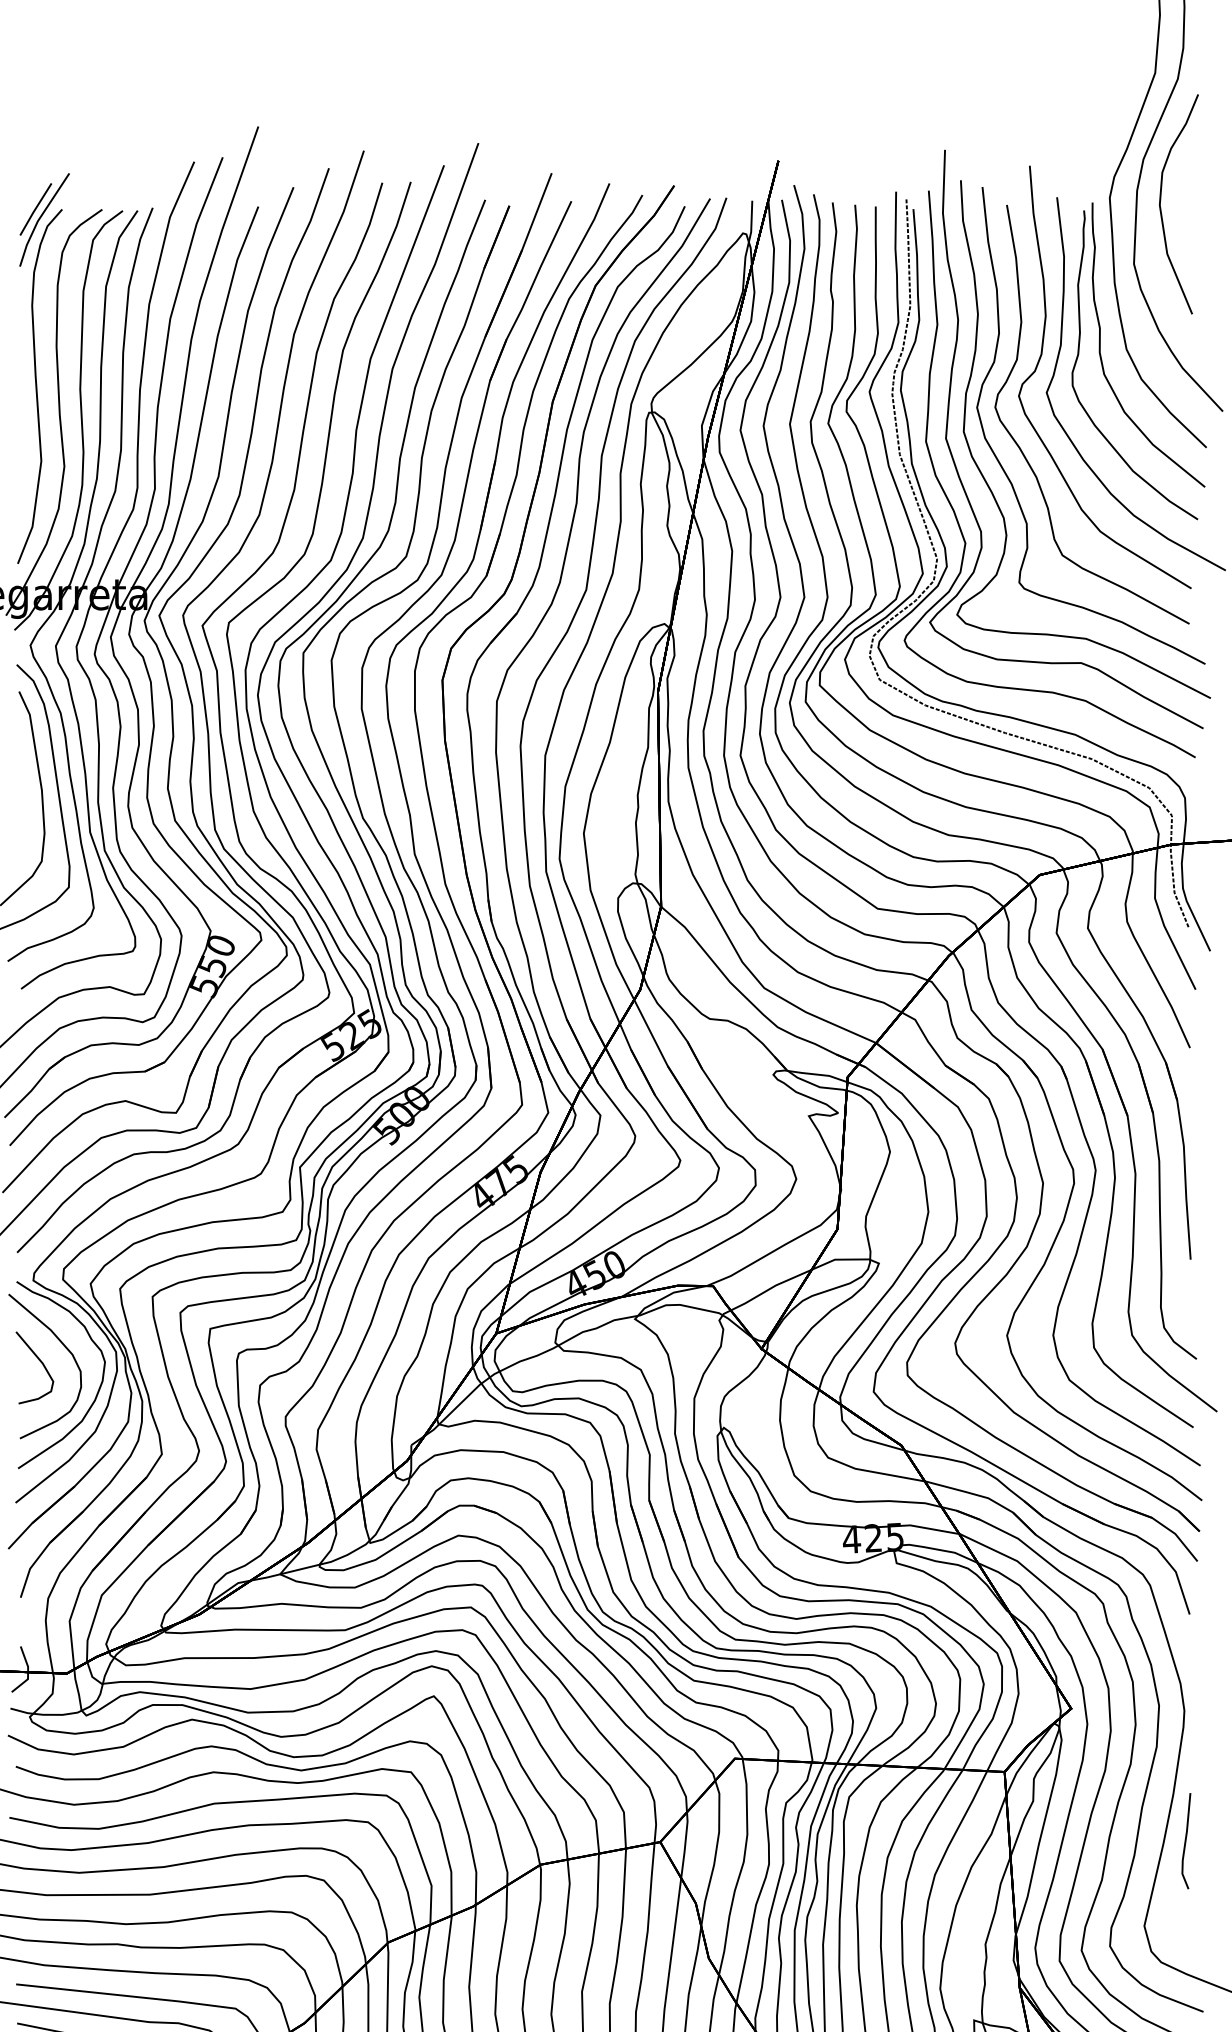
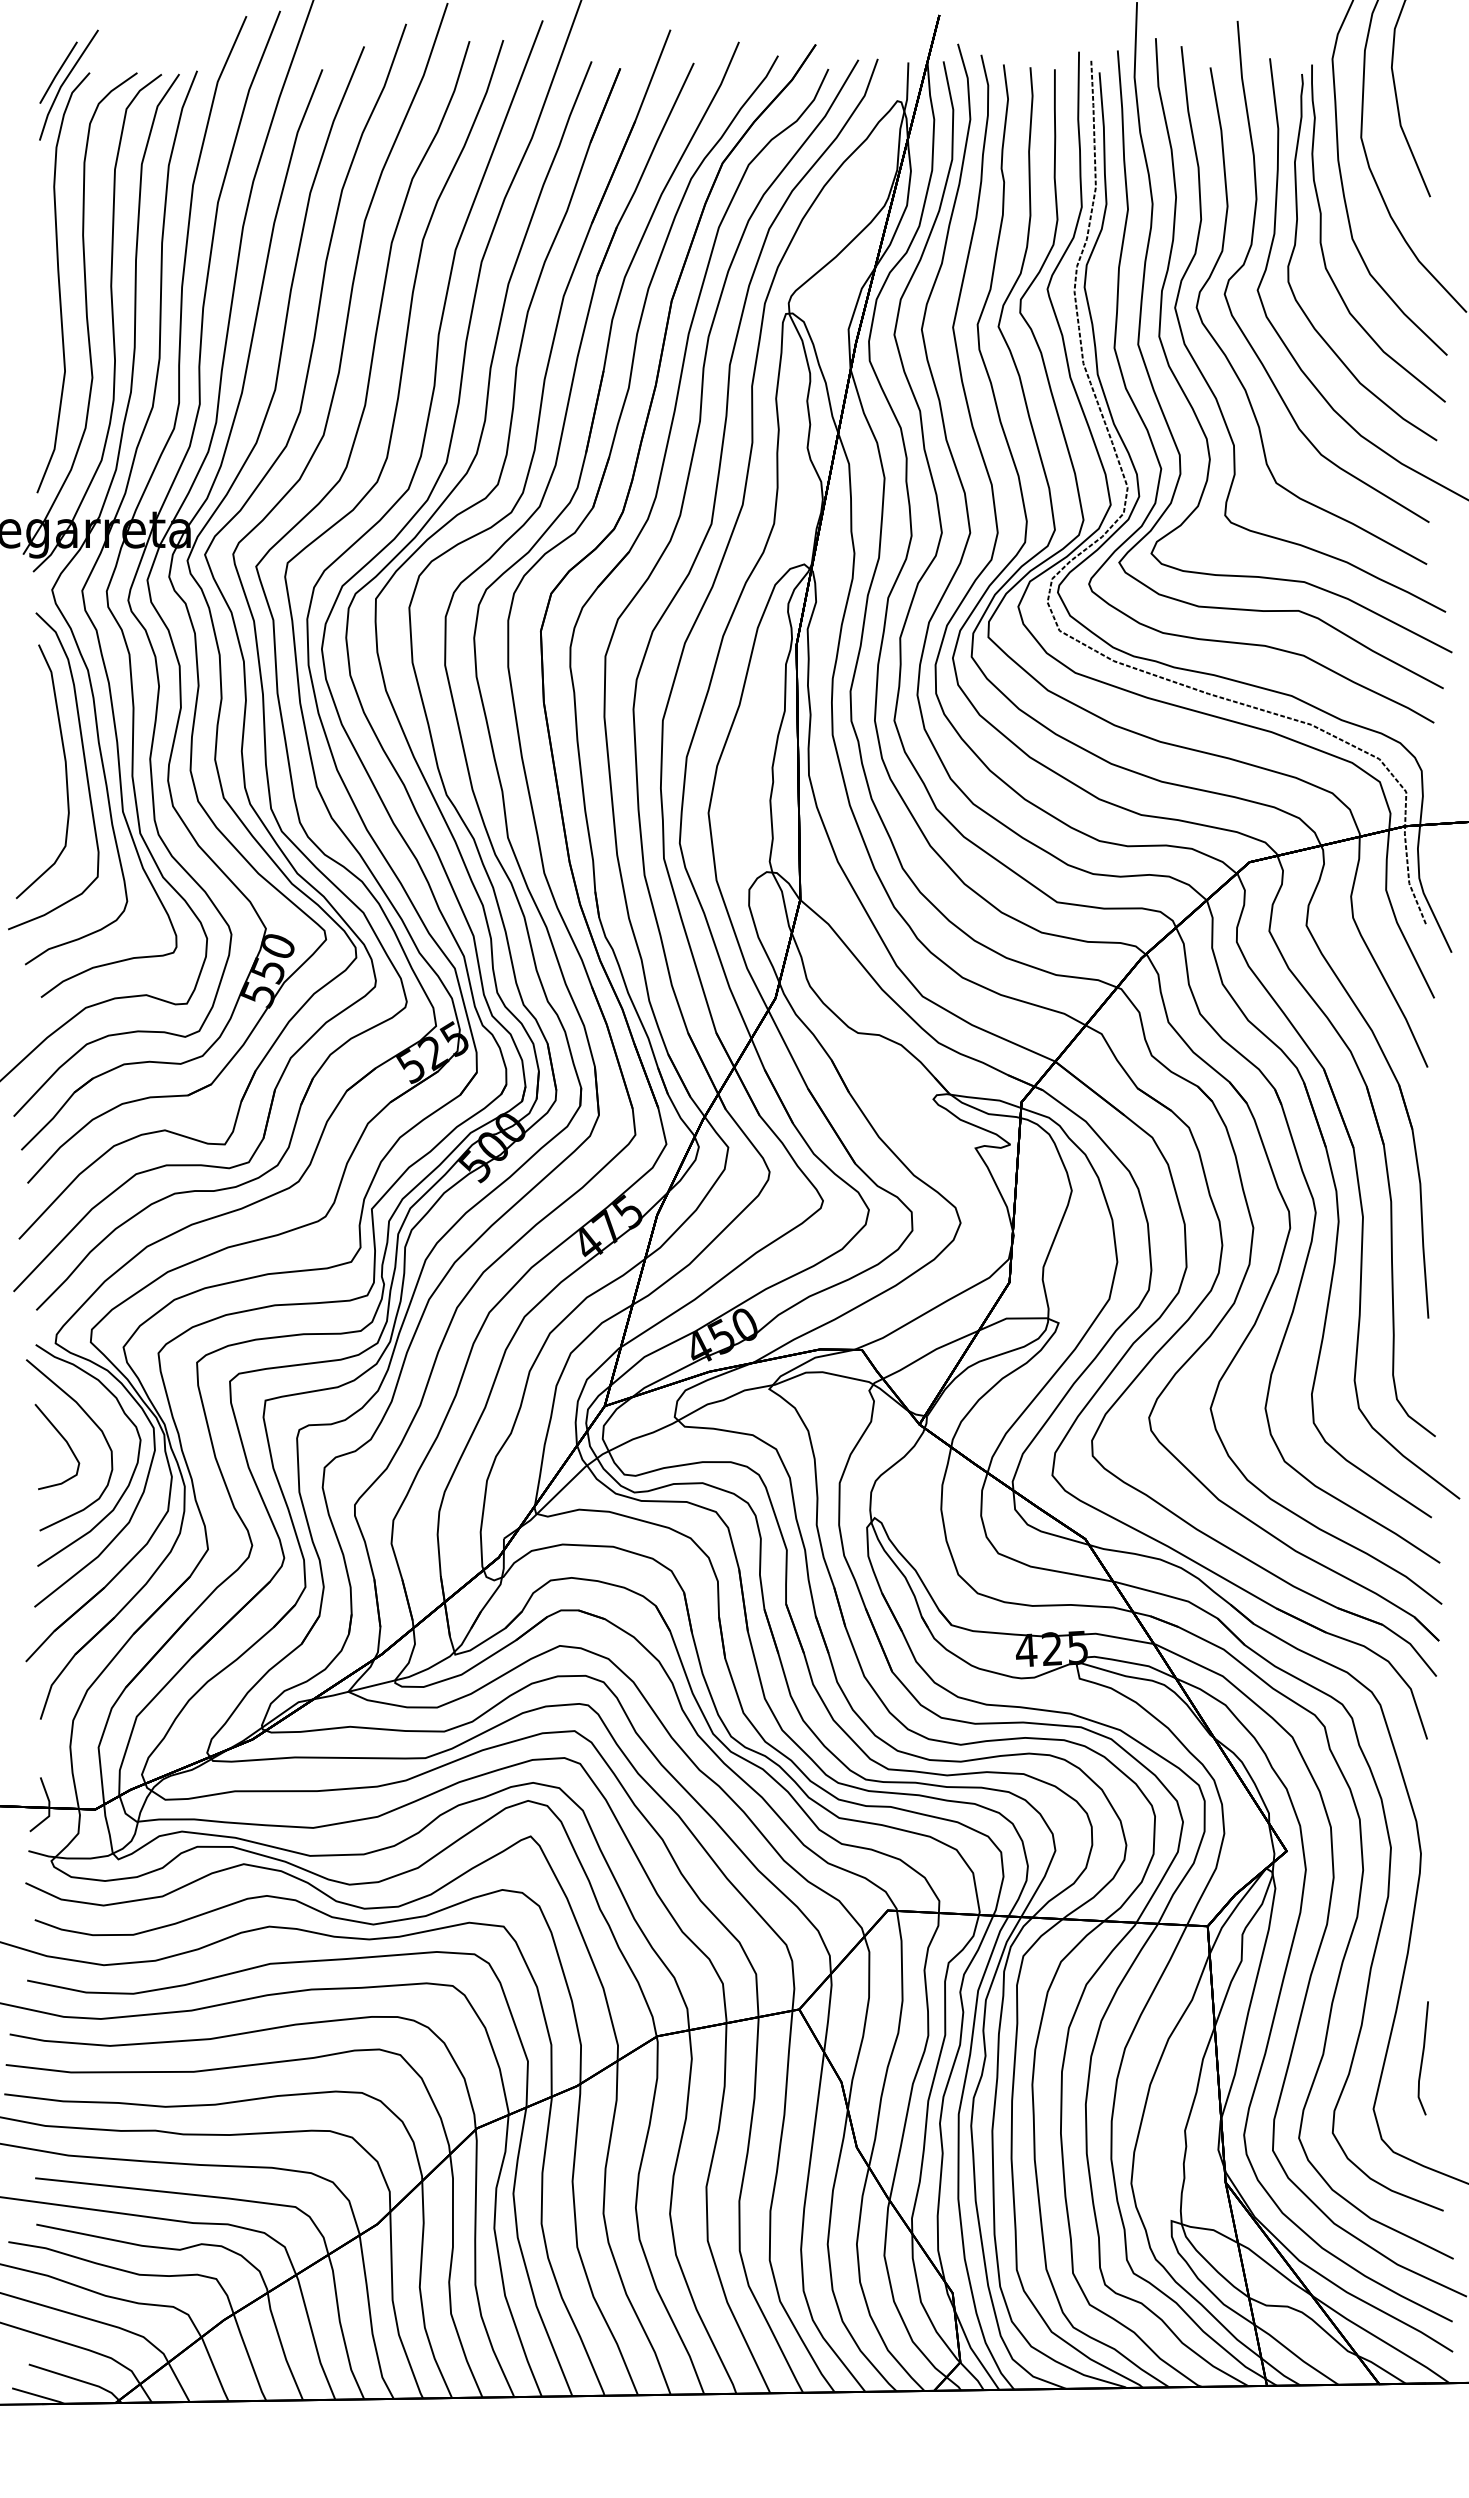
line: (1185, 1841) -> (1422, 2058), moved

